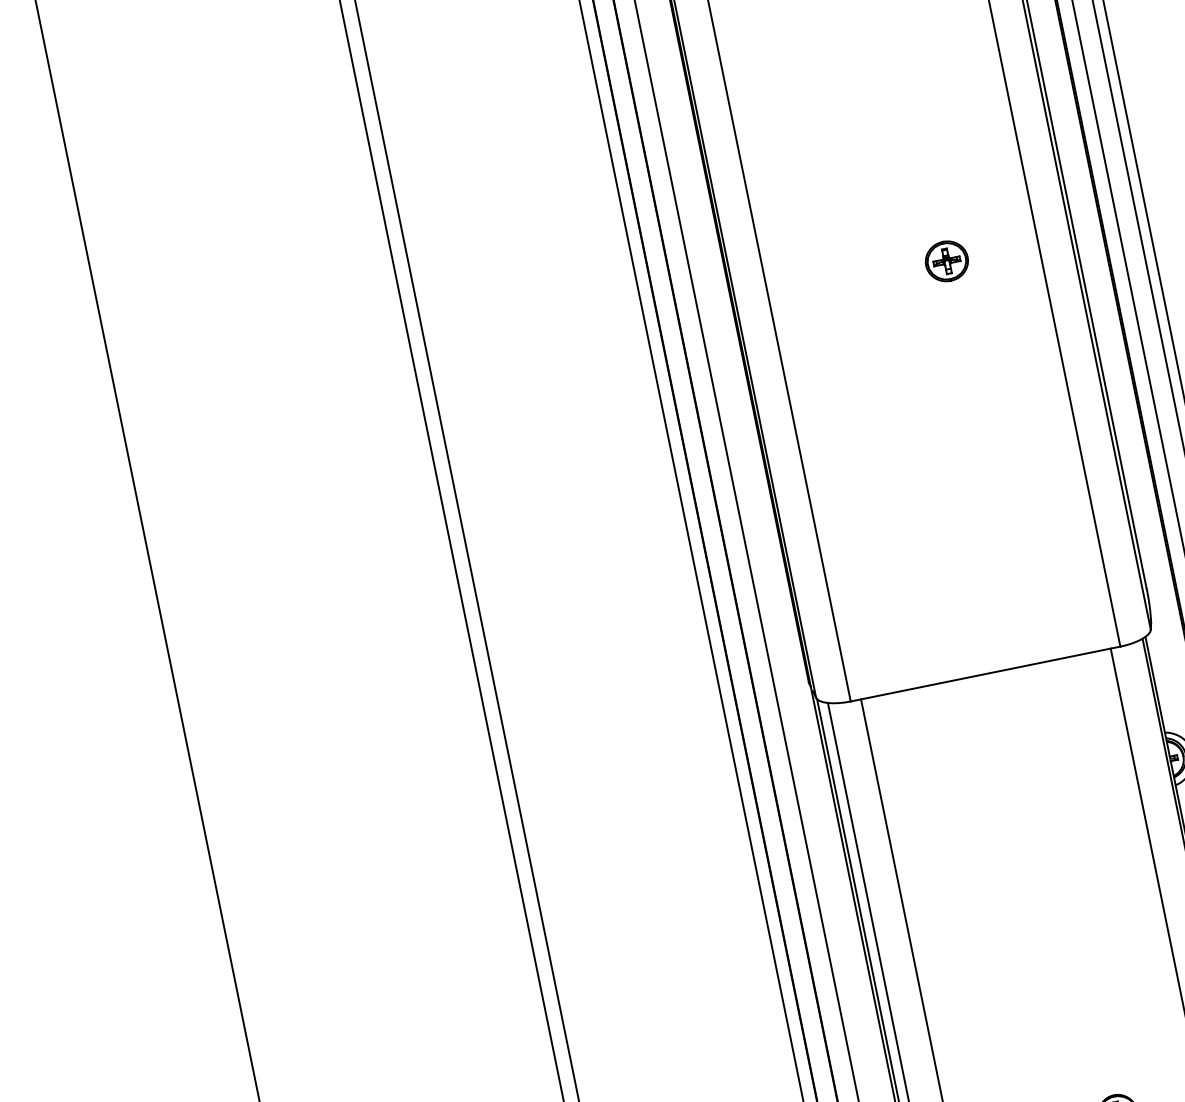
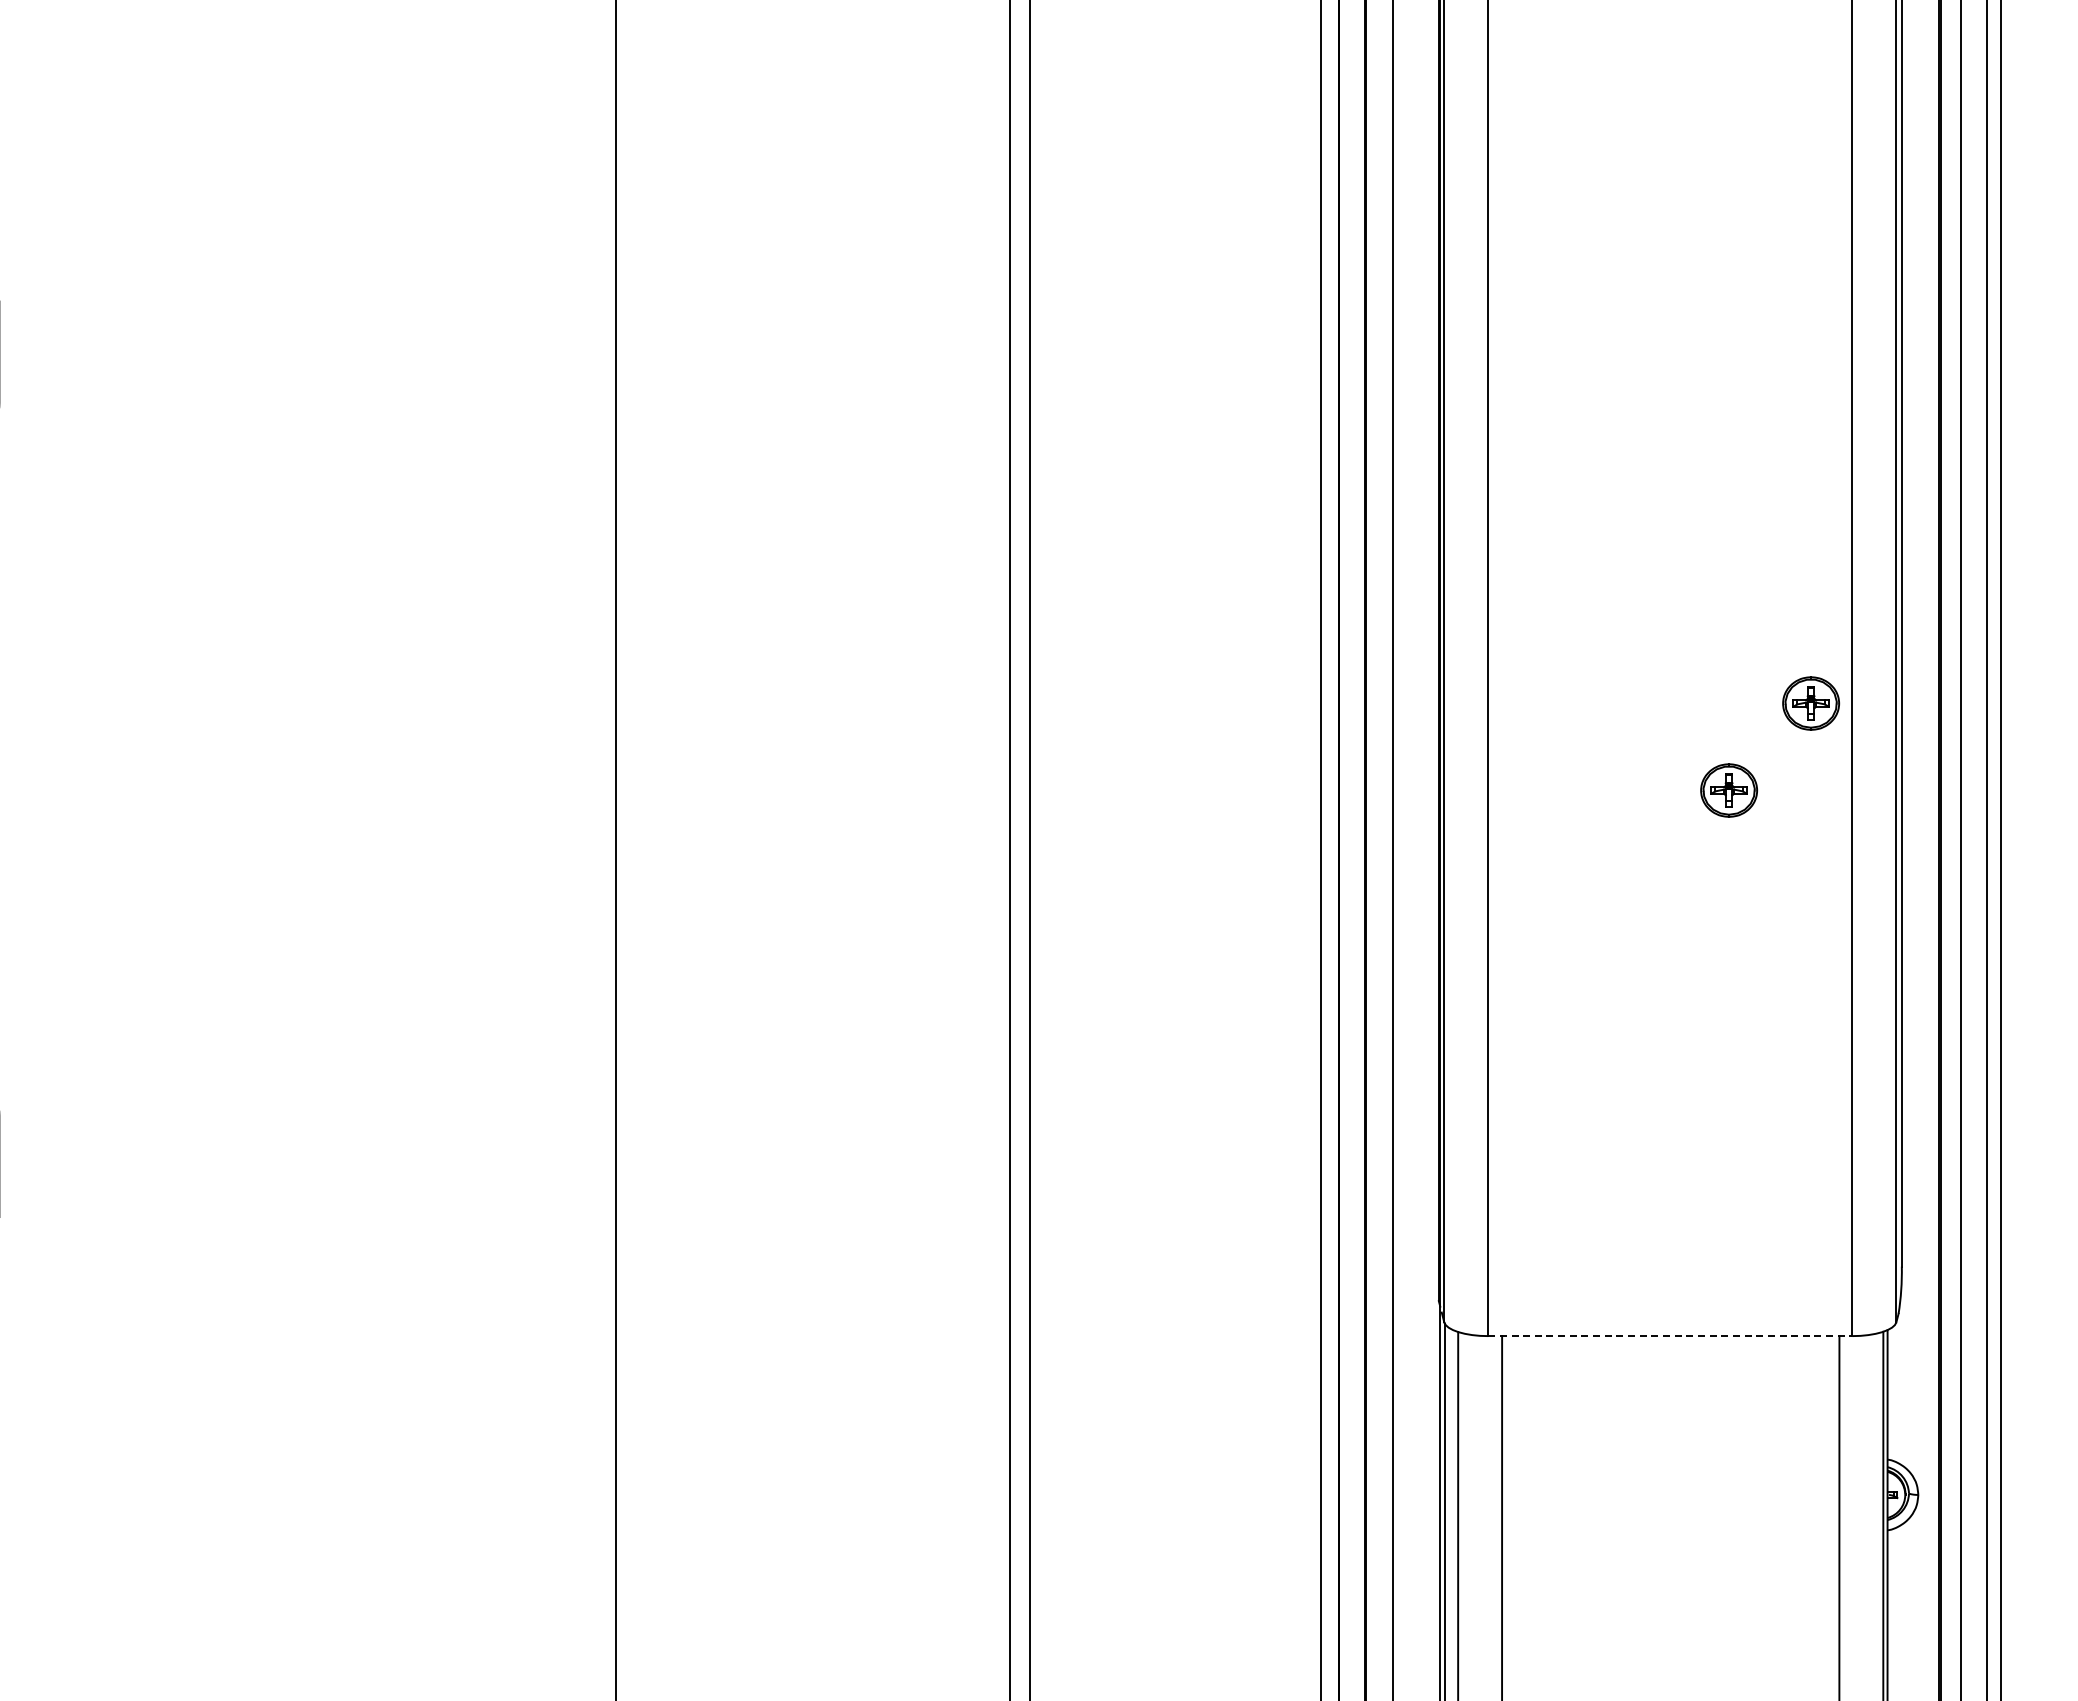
part: (994, 184) -> (1811, 703), added
line: (985, 674) -> (1670, 1336), solid -> dashed

